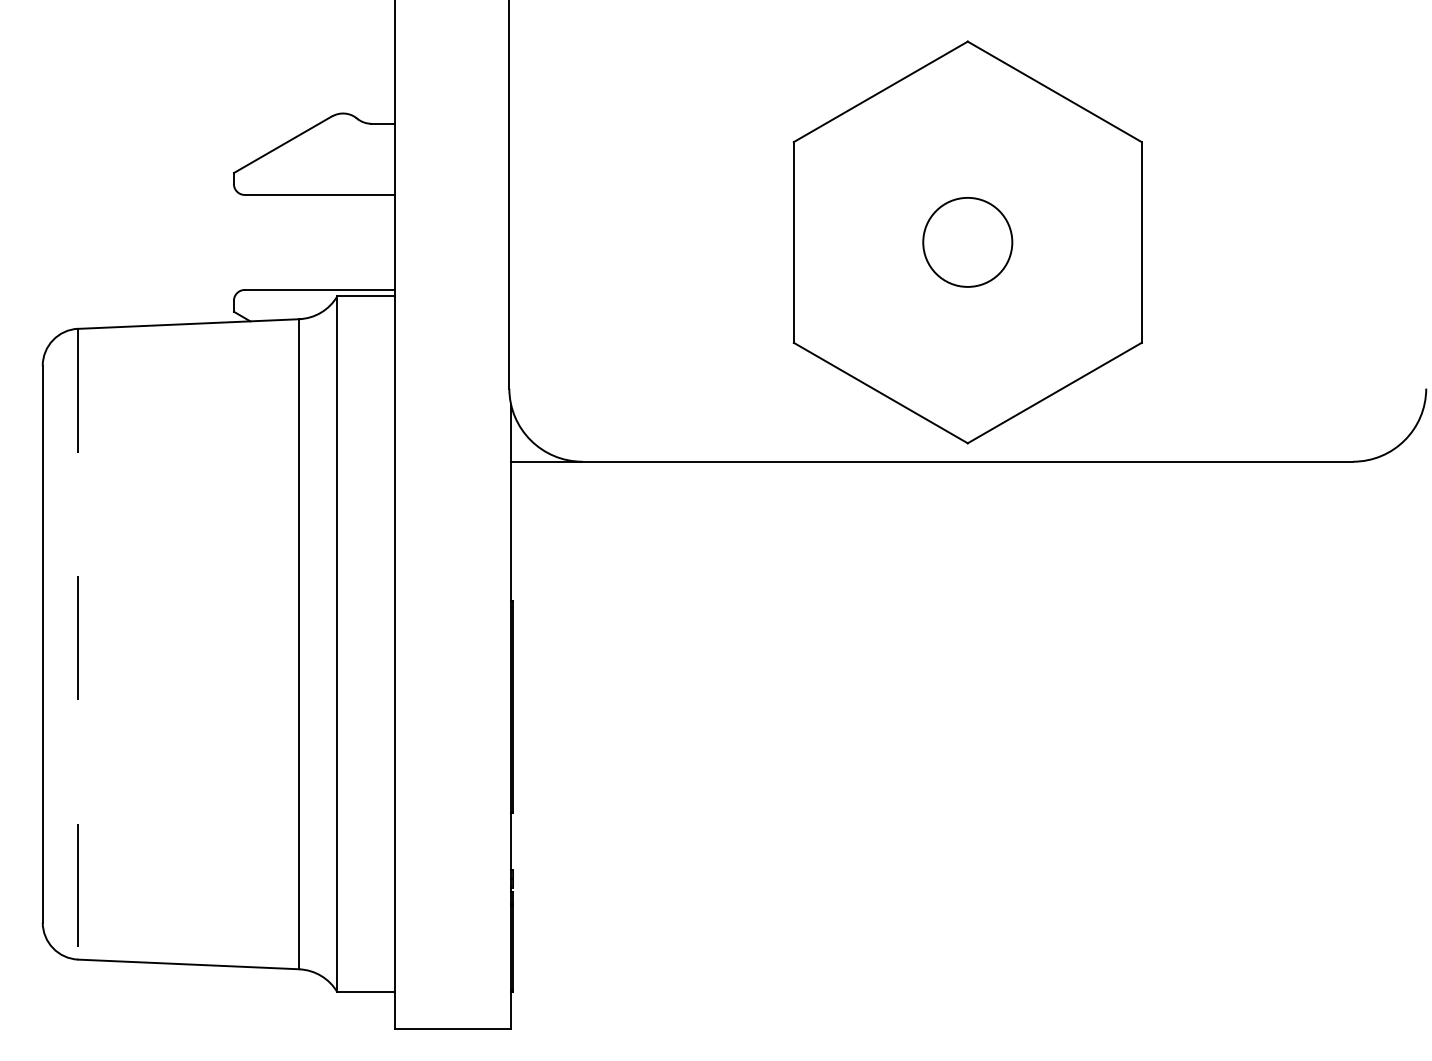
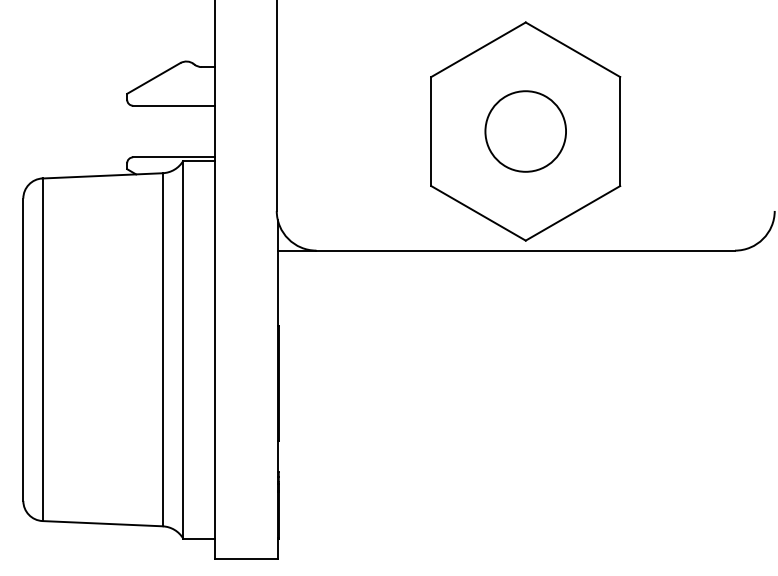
circle: (967, 242) -> (525, 131), size x1.67
line: (78, 645) -> (42, 350), dashed -> solid

